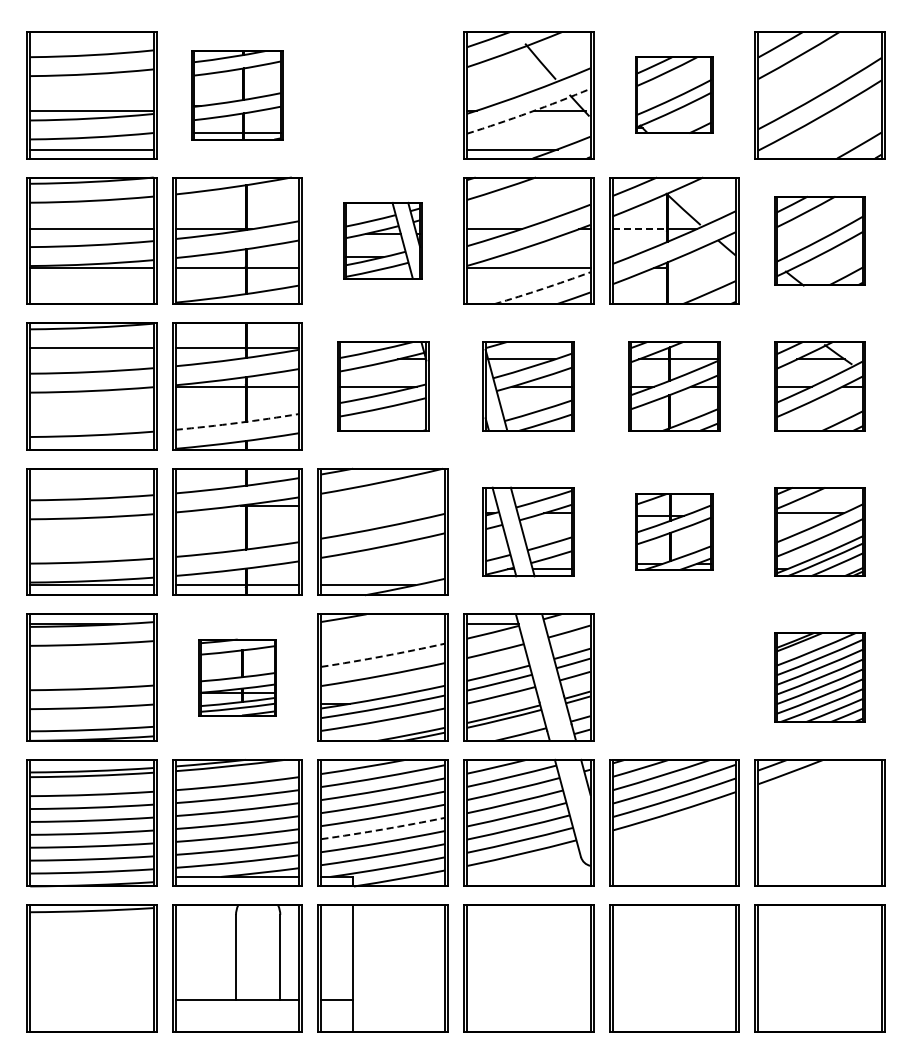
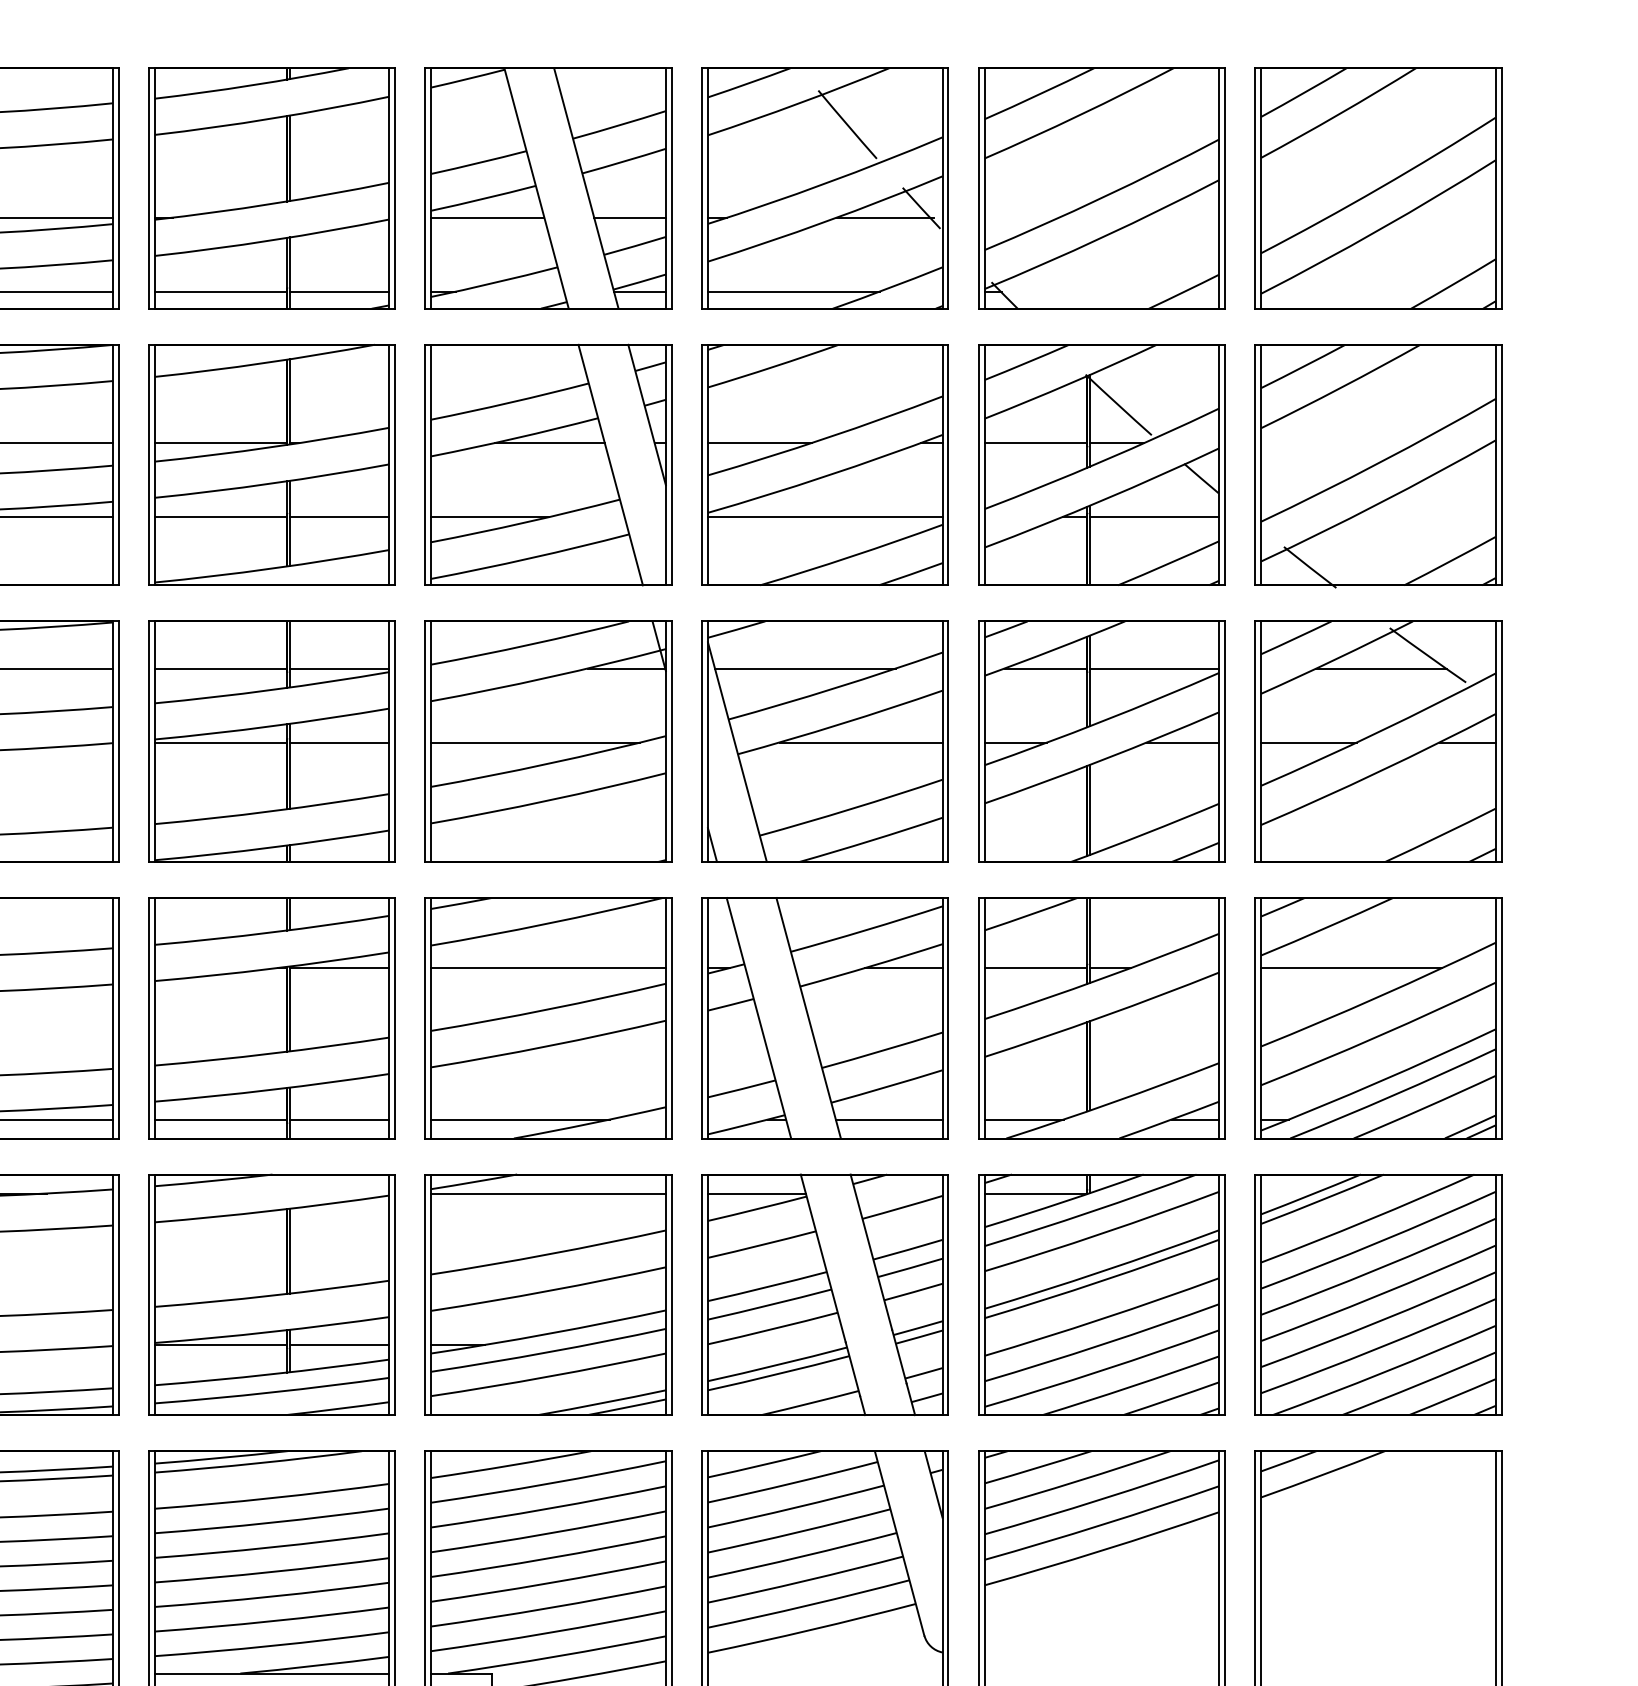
part: (382, 94) -> (547, 187), added
part: (237, 95) -> (271, 189), size x1.43
part: (674, 95) -> (1102, 189), size x1.67
arc: (529, 112) -> (826, 221), dashed -> solid
line: (640, 229) -> (1037, 443), dashed -> solid
part: (382, 240) -> (547, 464), size x1.67
part: (819, 240) -> (1377, 464), size x1.43
line: (702, 268) -> (1155, 517), added
arc: (542, 288) -> (851, 555), dashed -> solid
part: (382, 386) -> (547, 741), size x1.43
part: (528, 386) -> (824, 741), size x1.43
part: (674, 386) -> (1102, 741), size x1.43
part: (819, 386) -> (1377, 741), size x1.43
arc: (237, 423) -> (271, 812), dashed -> solid
line: (382, 505) -> (547, 967), added
part: (528, 531) -> (824, 1017), size x1.43
part: (674, 531) -> (1102, 1017), size x1.67
part: (819, 531) -> (1377, 1017), size x1.43
line: (382, 624) -> (547, 1193), added
arc: (383, 656) -> (549, 1254), dashed -> solid
part: (237, 677) -> (271, 1294), size x1.67
part: (674, 677) -> (1102, 1294), added
part: (819, 677) -> (1377, 1294), size x1.43
arc: (383, 829) -> (549, 1583), dashed -> solid

